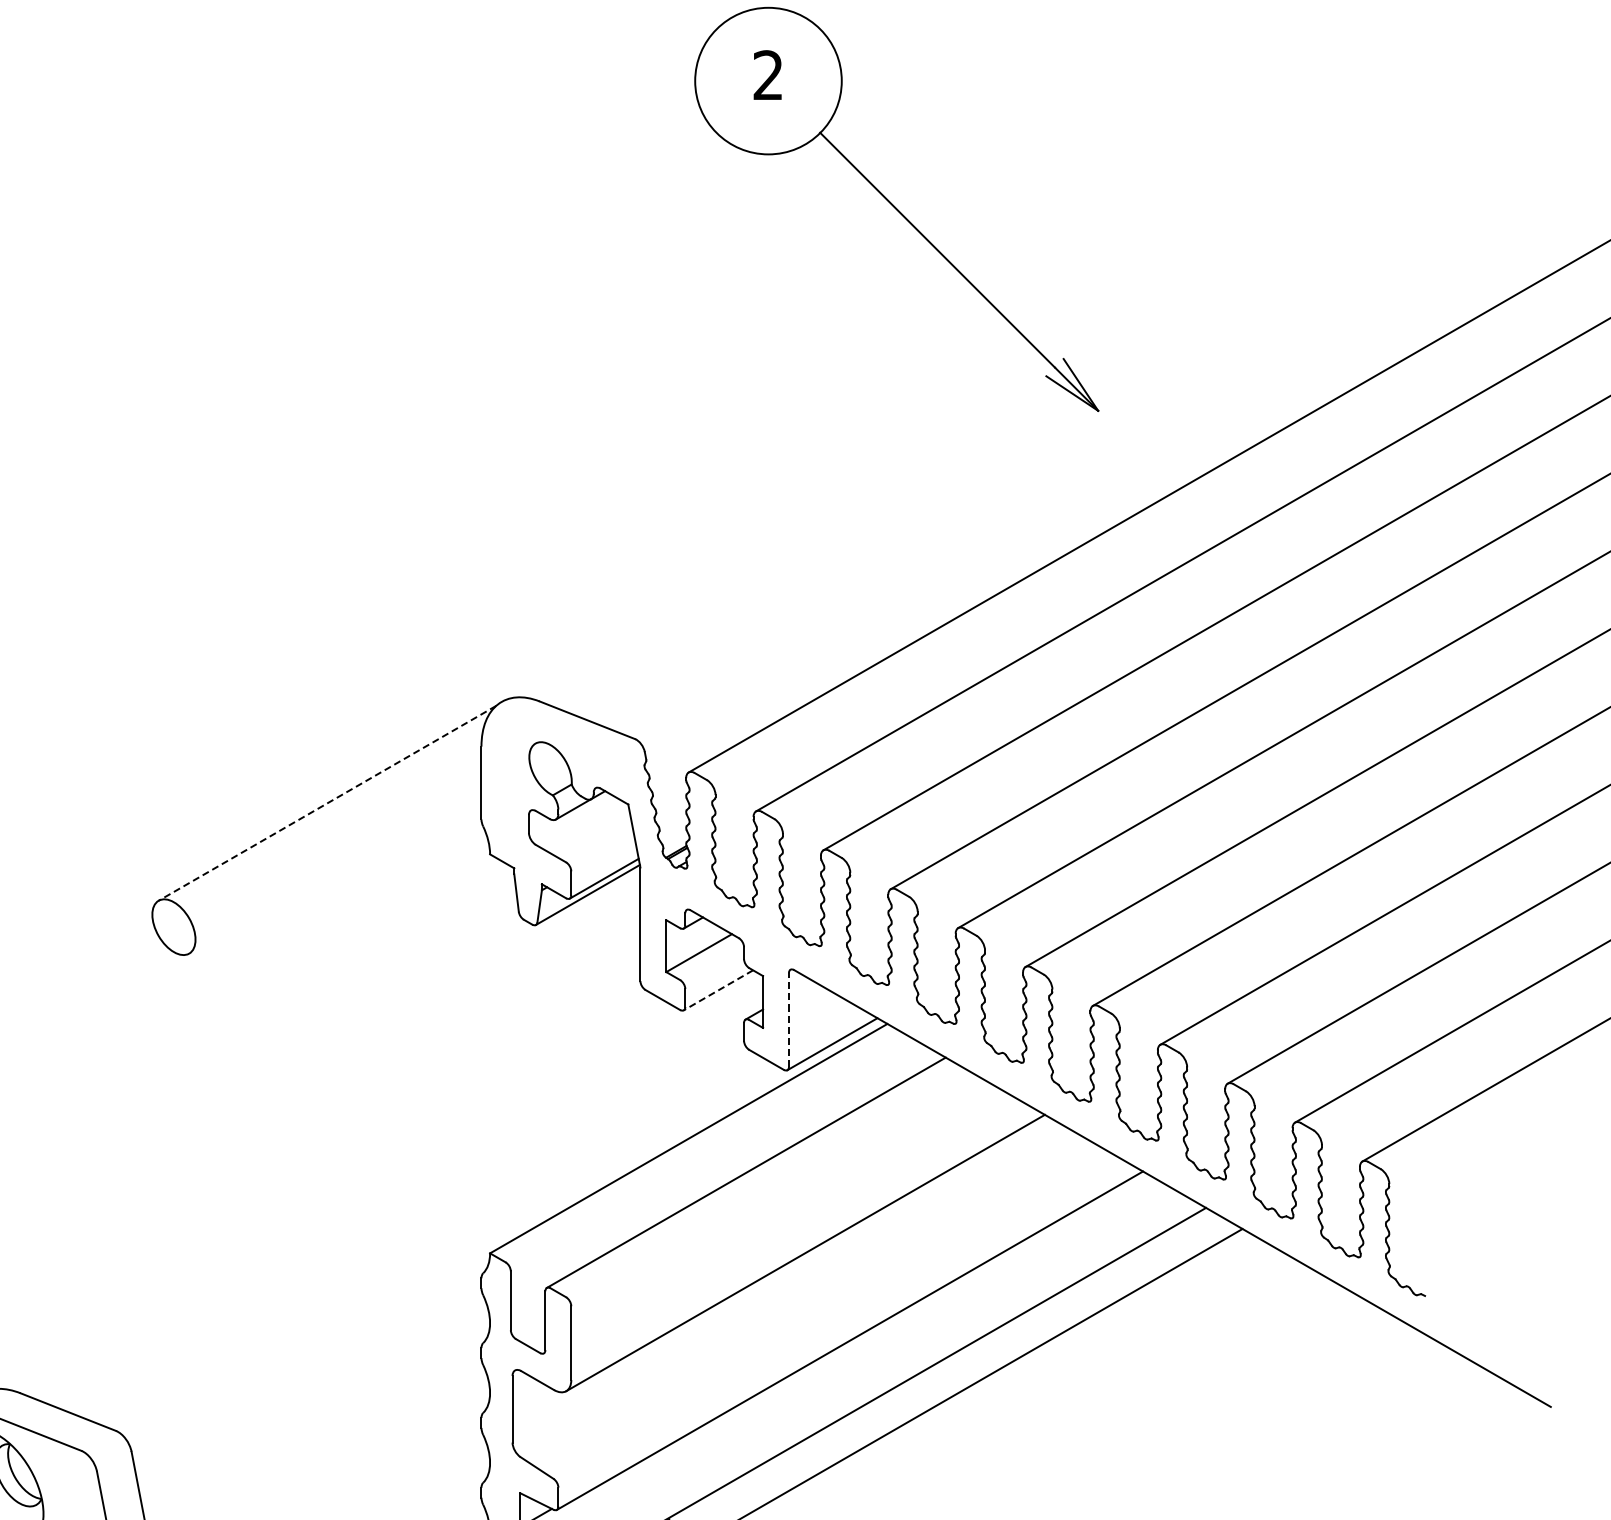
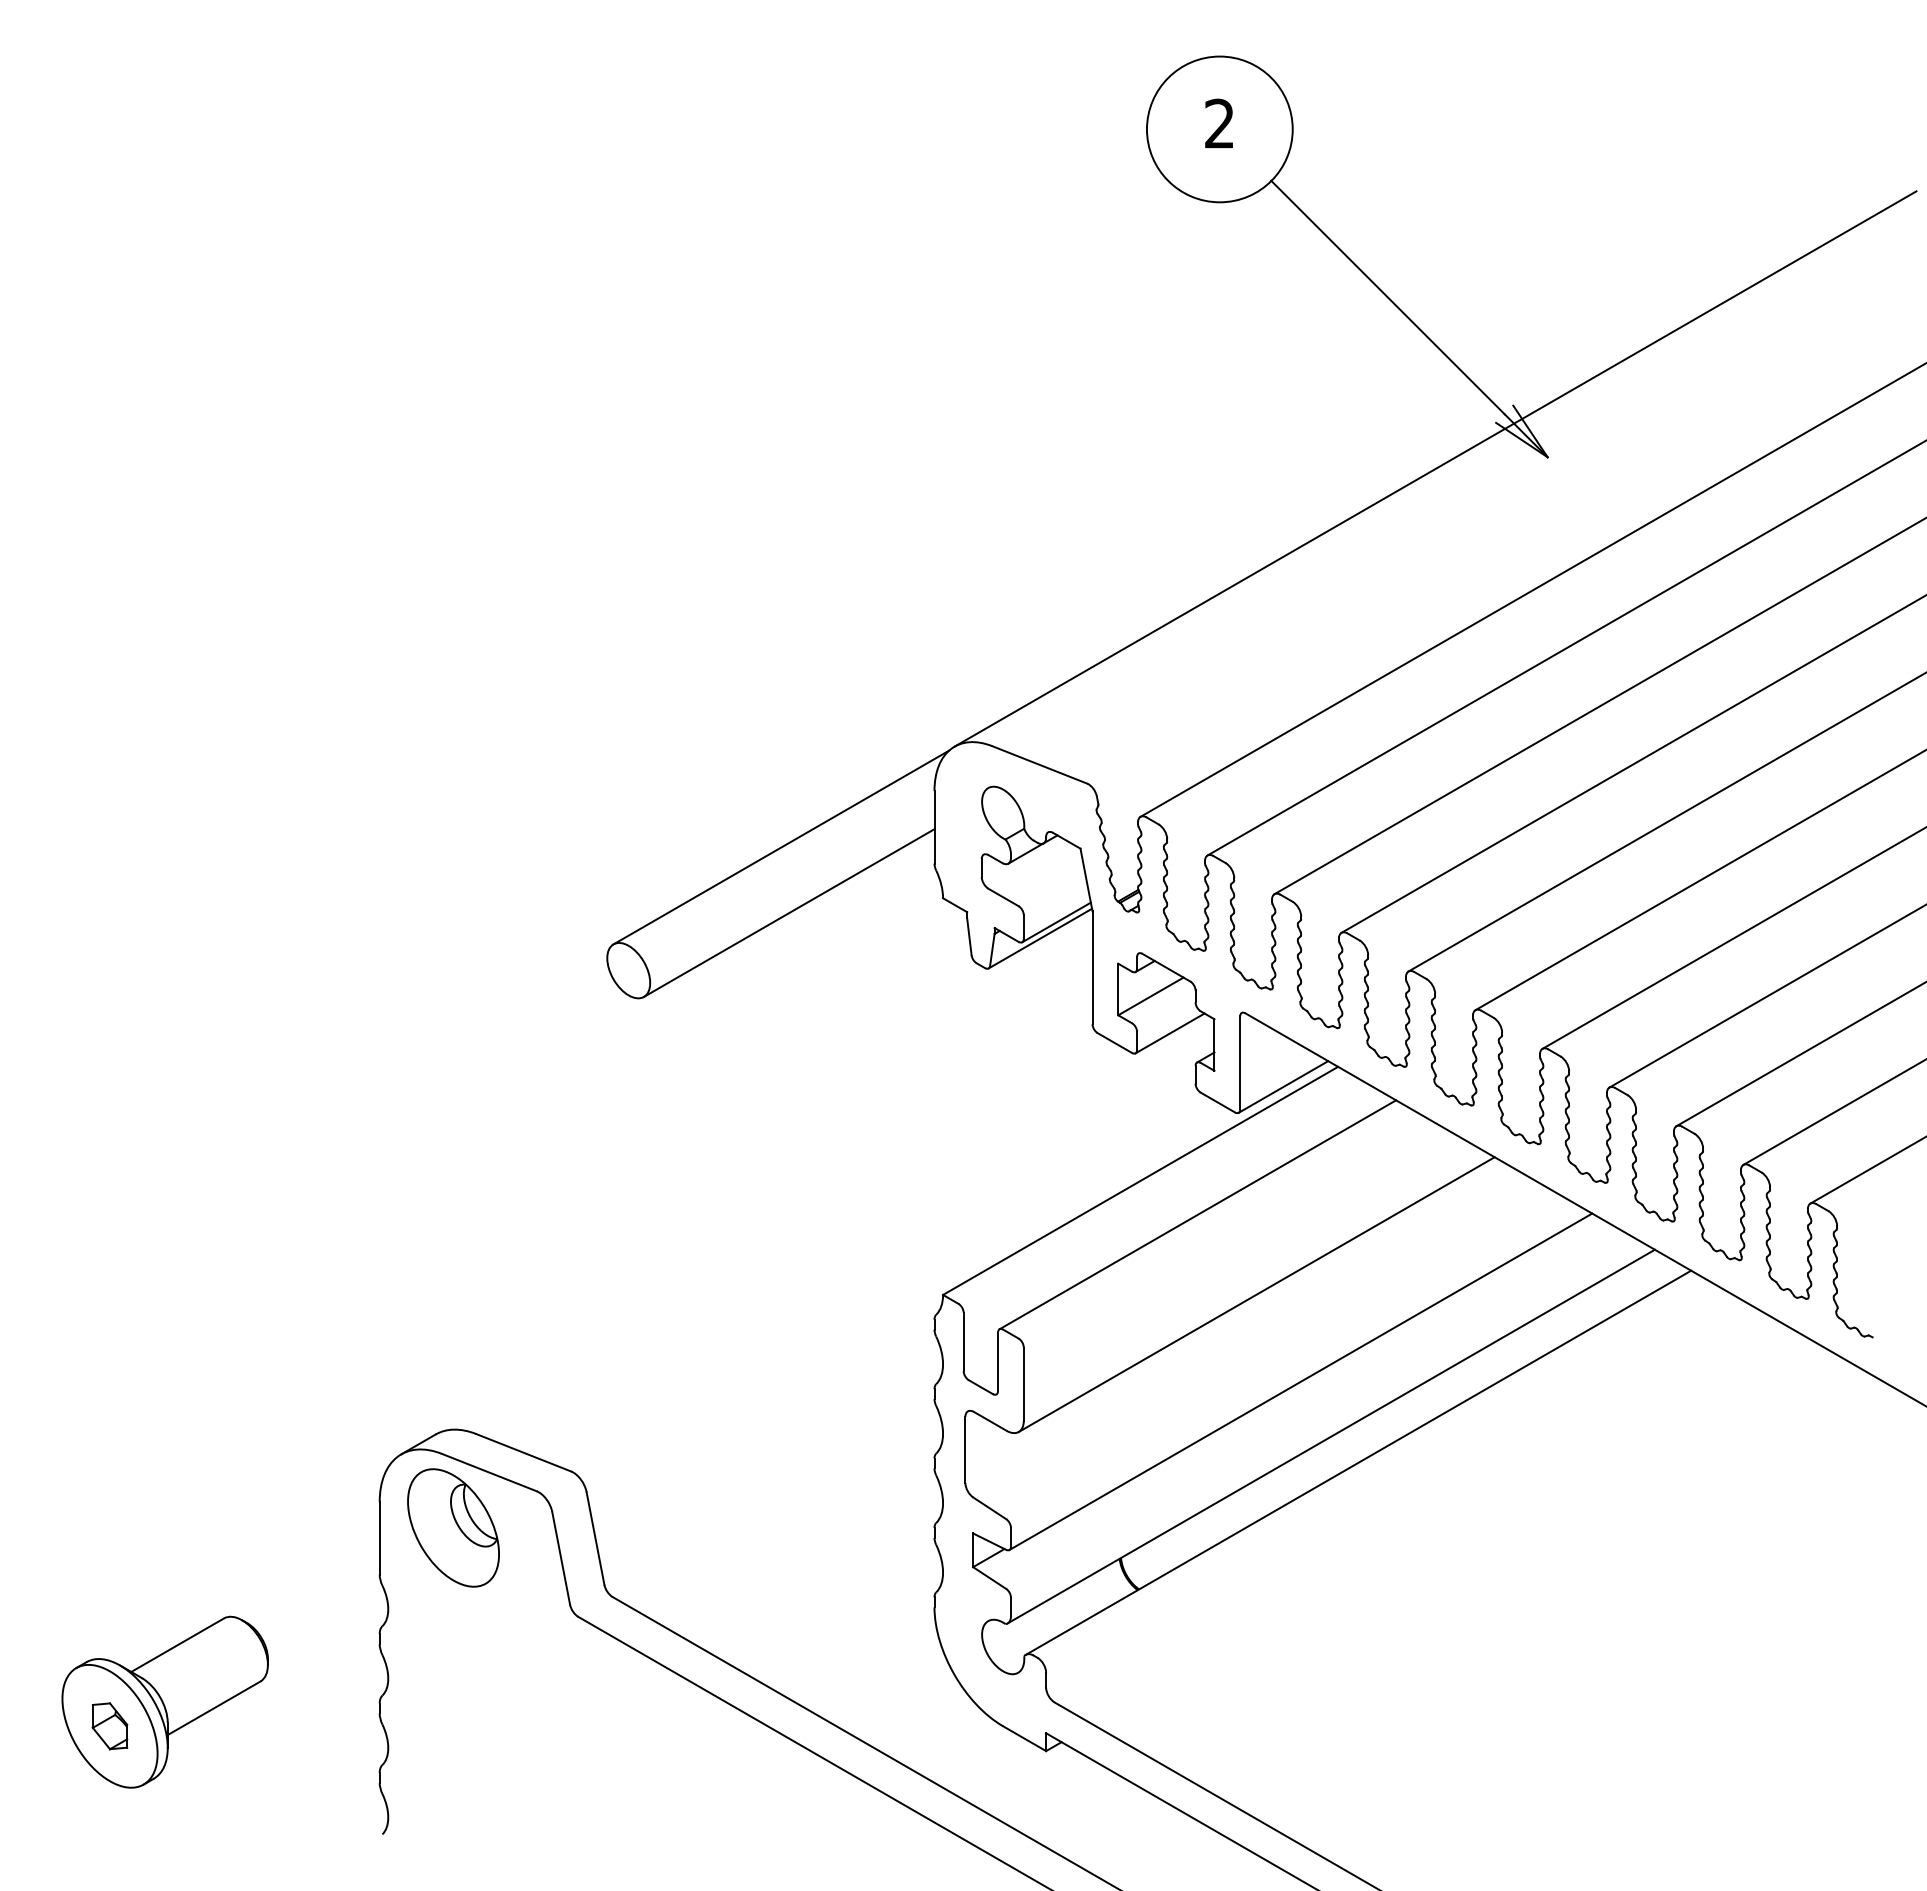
line: (985, 422) -> (1435, 468), added
line: (327, 803) -> (781, 847), dashed -> solid
line: (334, 868) -> (788, 912), added
line: (718, 990) -> (1170, 1033), dashed -> solid
line: (789, 1019) -> (1240, 1062), dashed -> solid

